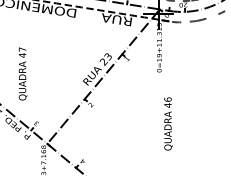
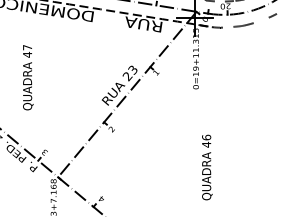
text: (22, 73) -> (27, 77), moved
text: (168, 123) -> (207, 166), moved

